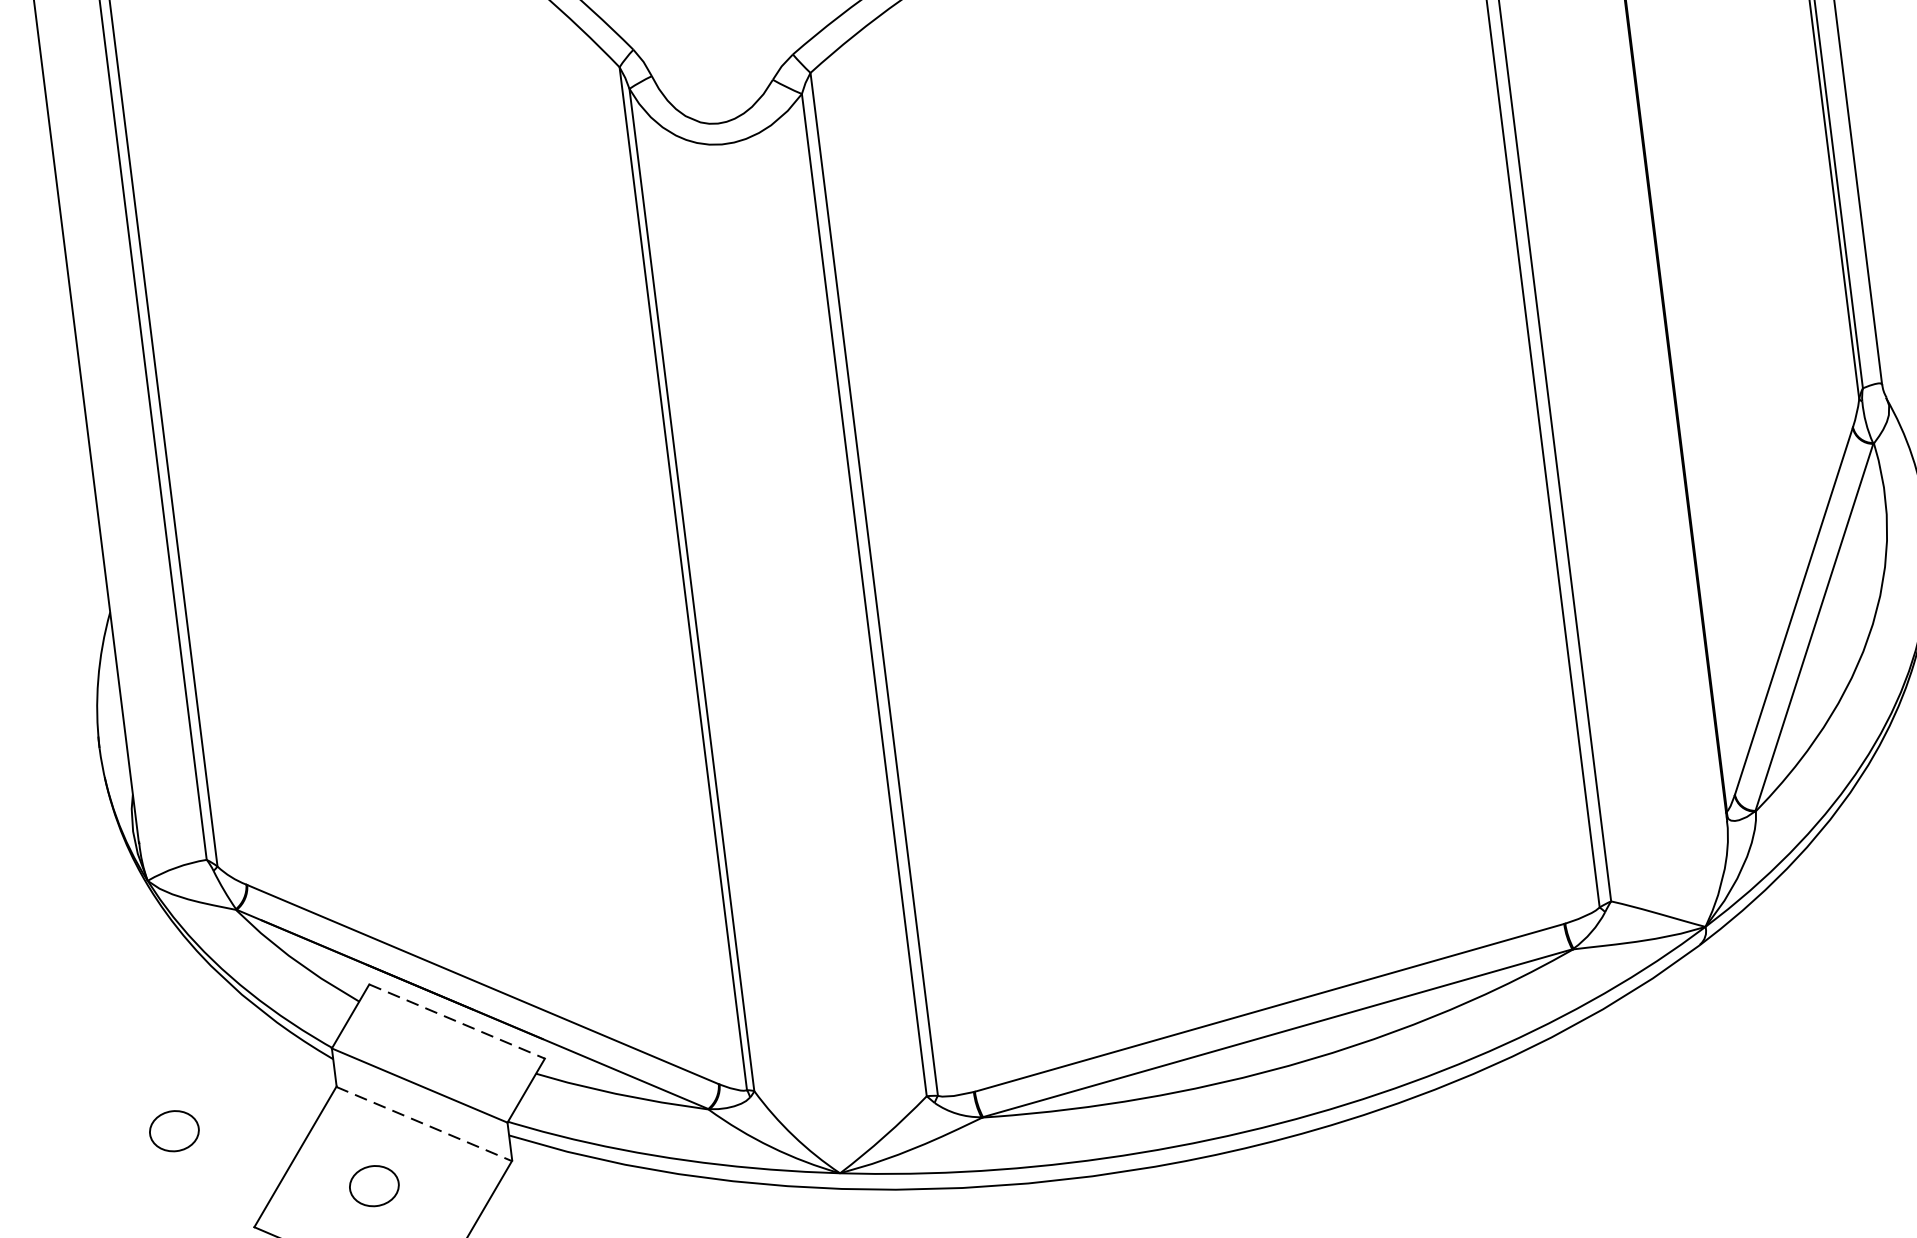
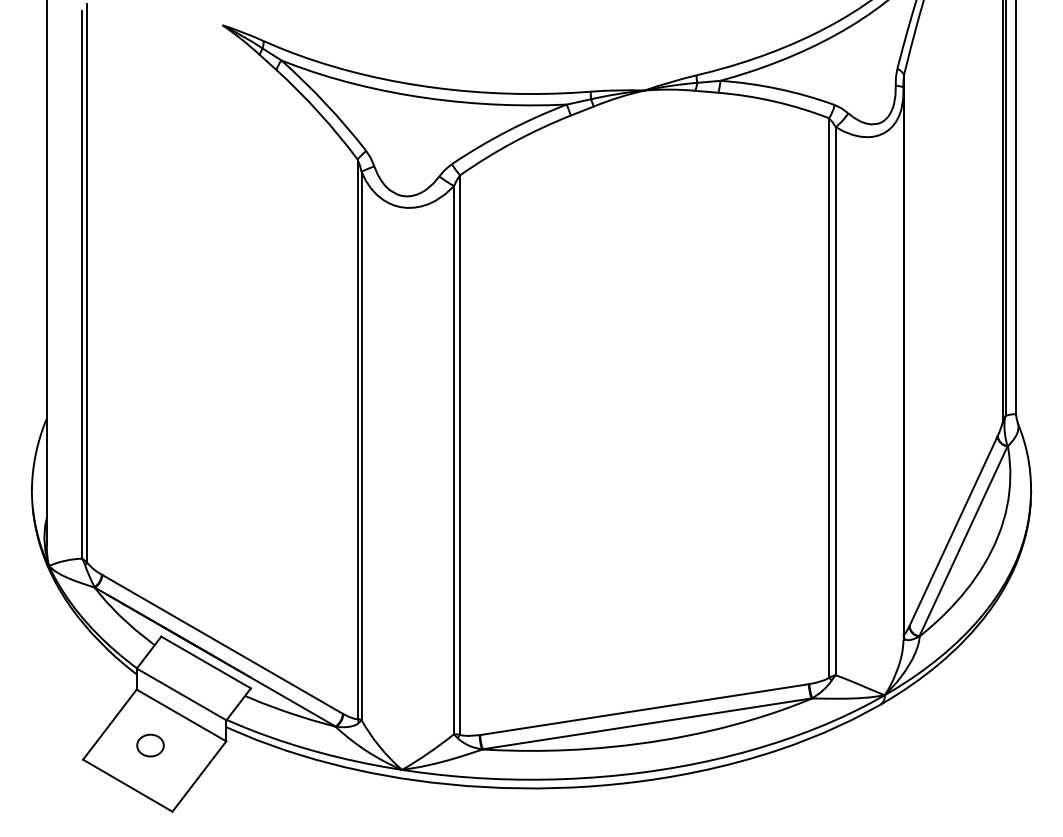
line: (457, 1021) -> (206, 662), dashed -> solid
line: (424, 1124) -> (181, 715), dashed -> solid
part: (174, 1131) -> (46, 702), removed

